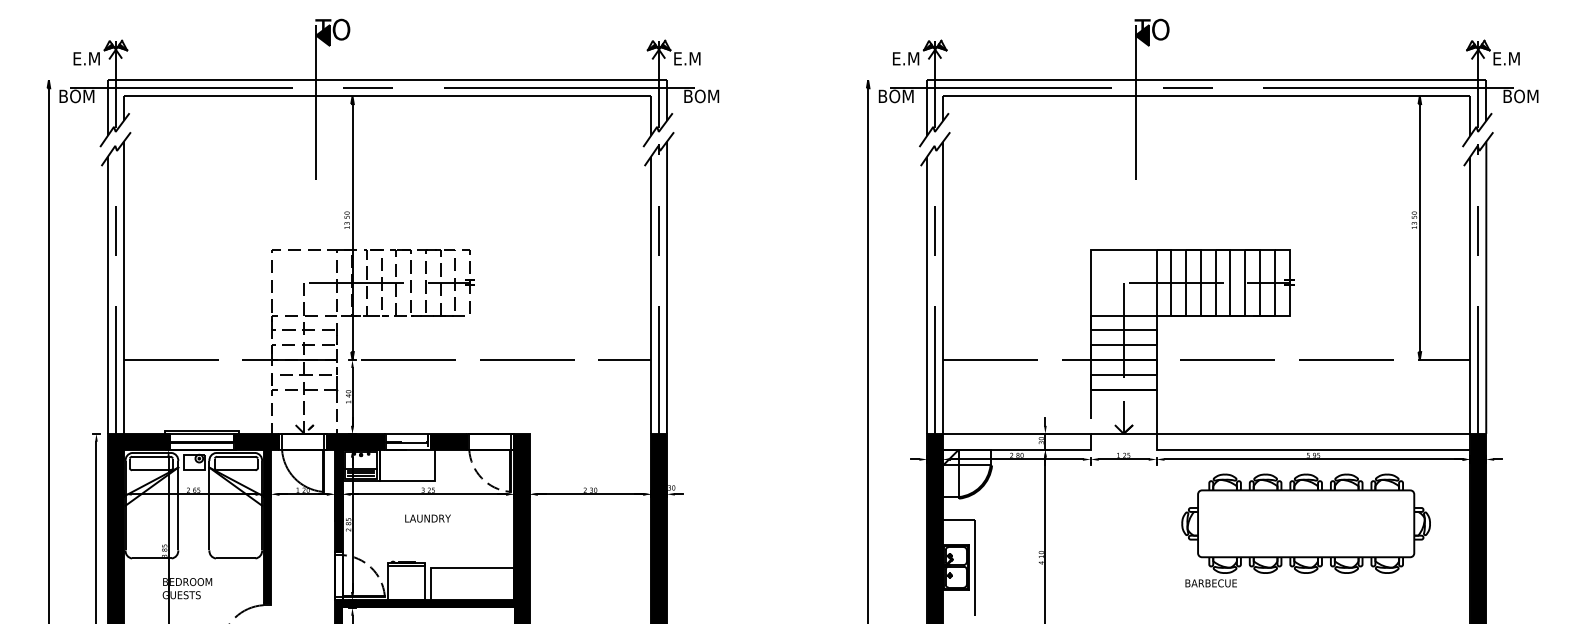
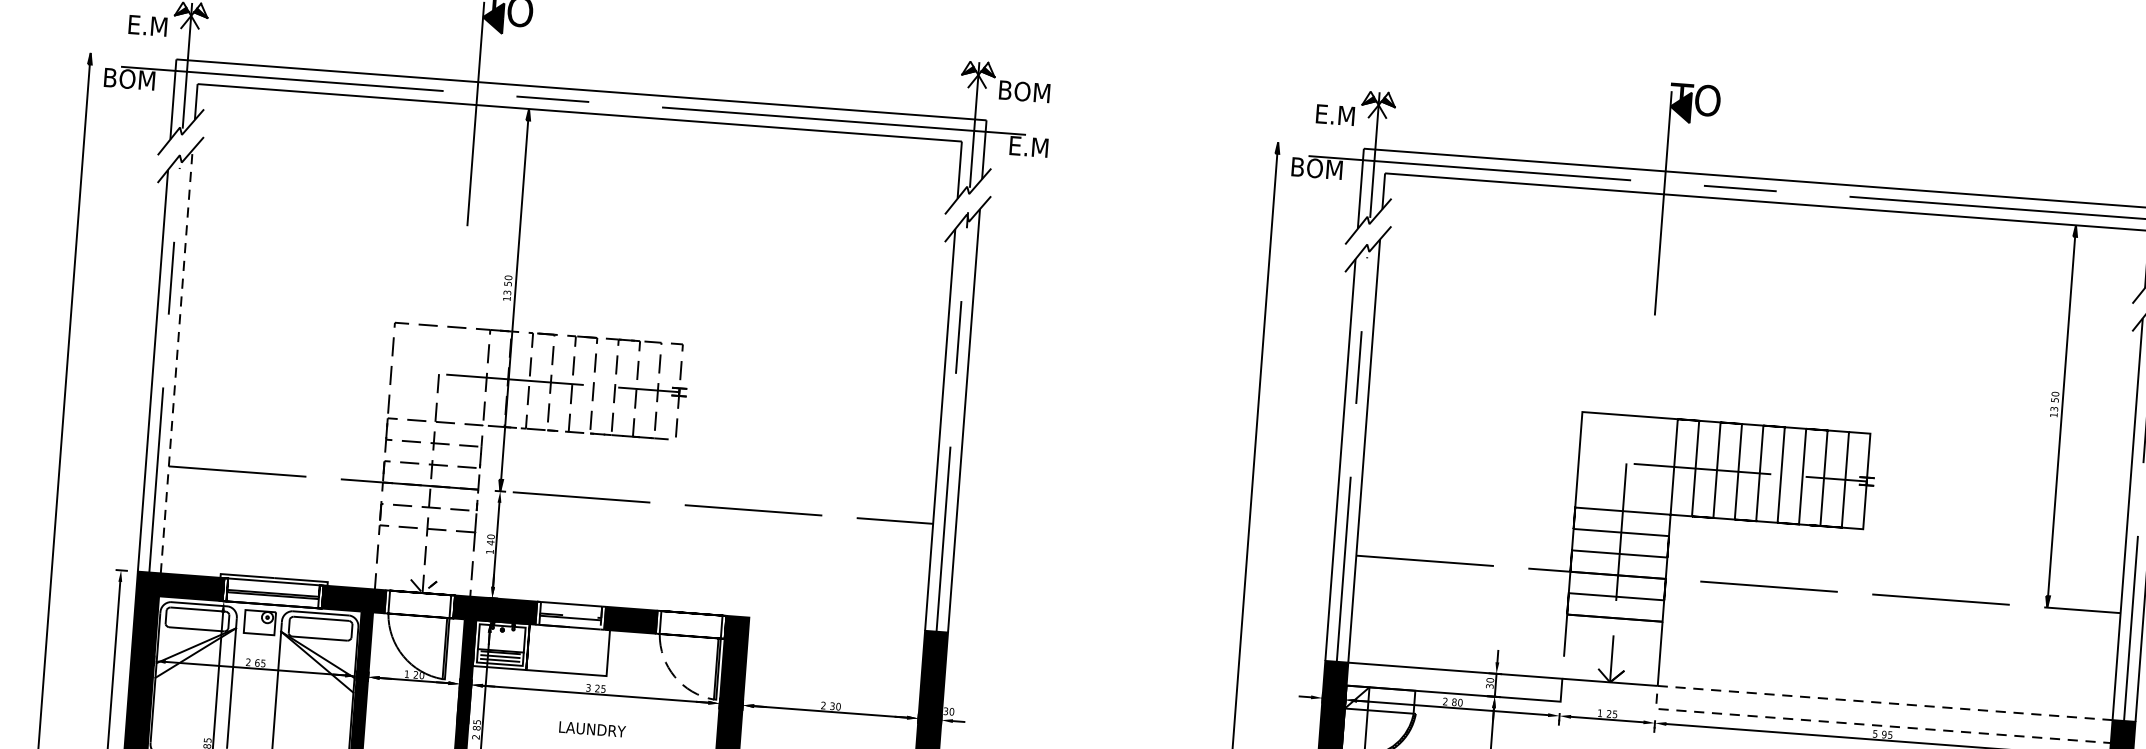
text: (693, 58) -> (1027, 91), E.M -> BOM
text: (704, 96) -> (1039, 147), BOM -> E.M
line: (123, 287) -> (176, 361), solid -> dashed
line: (1156, 441) -> (1656, 697), solid -> dashed

